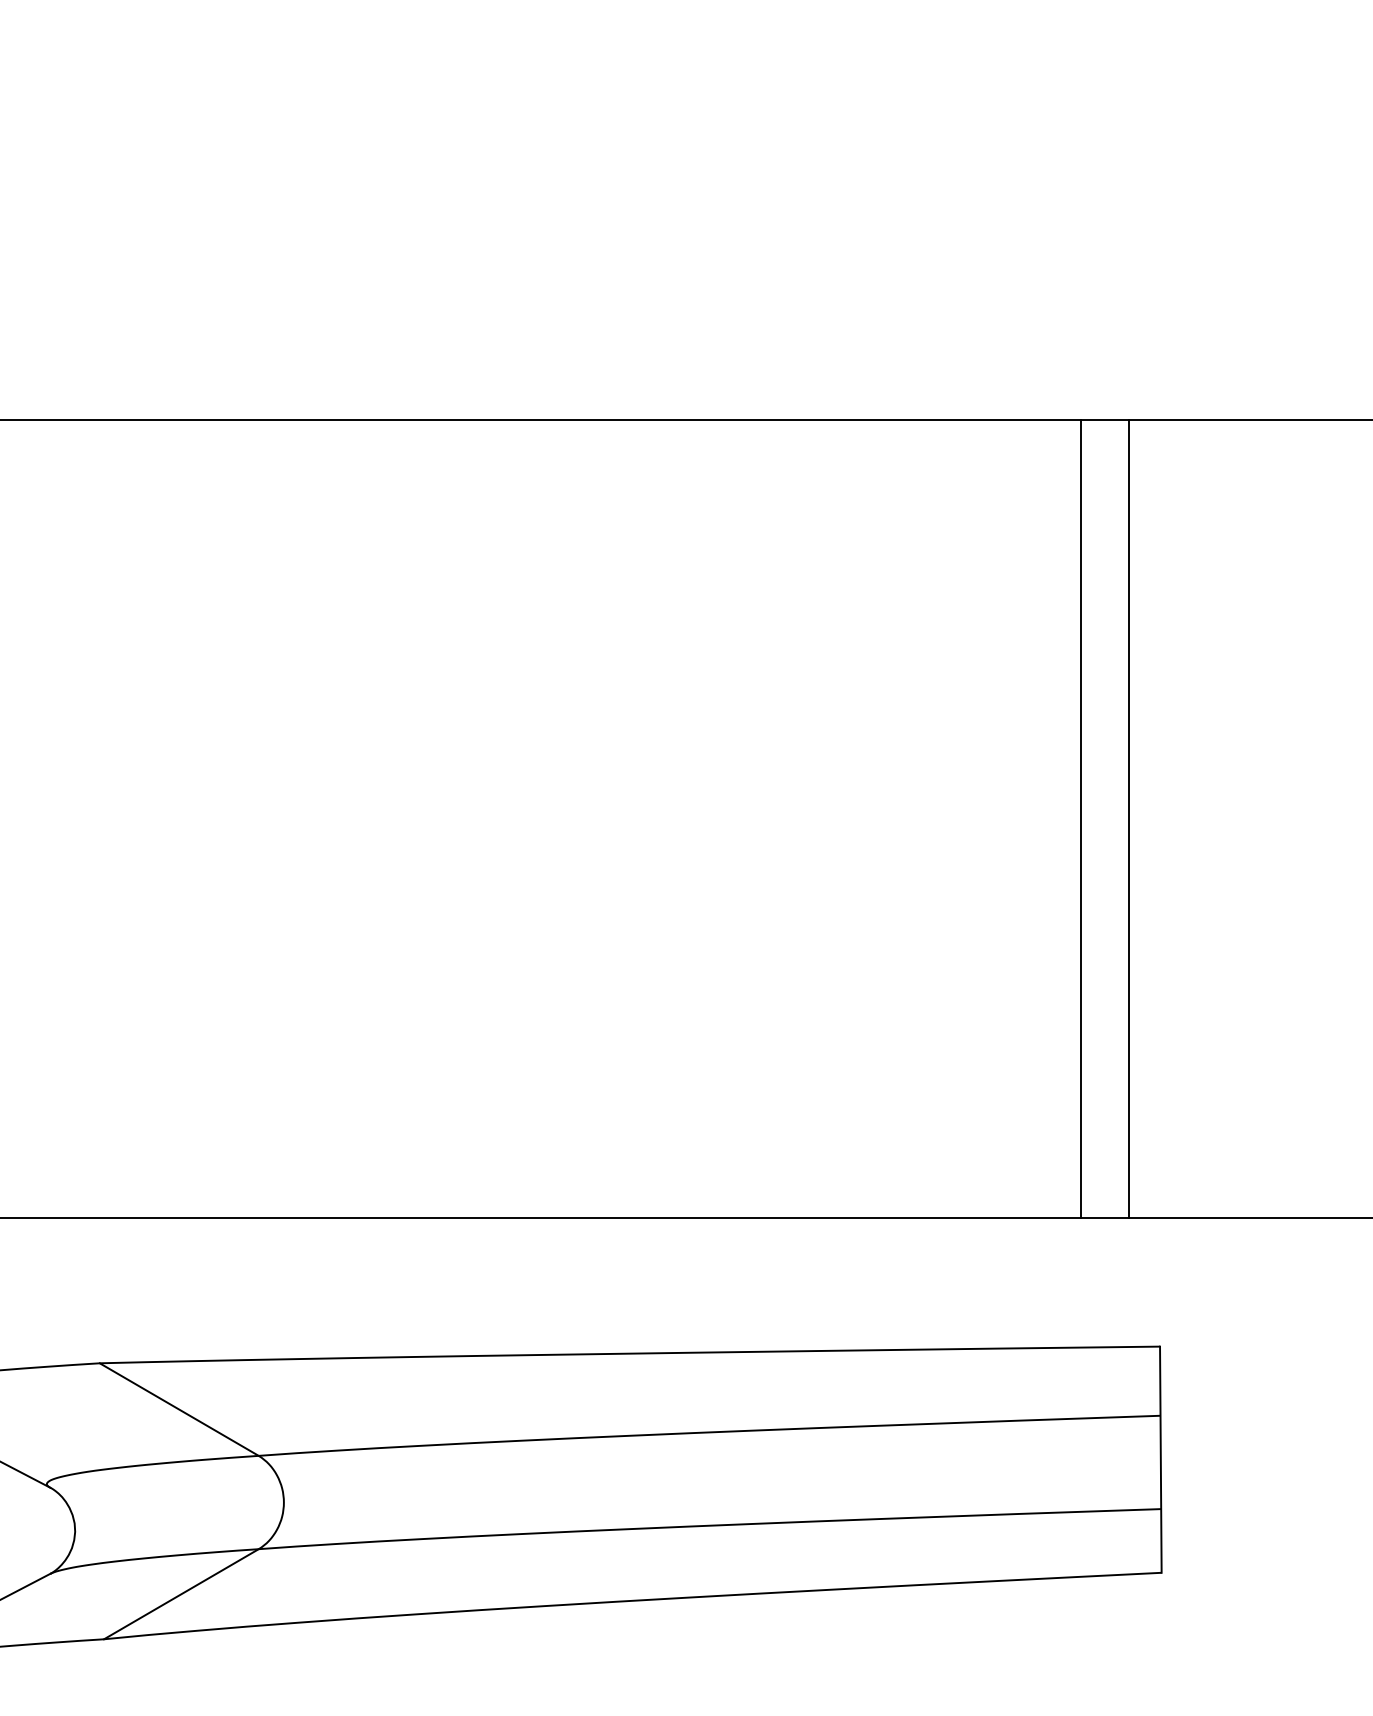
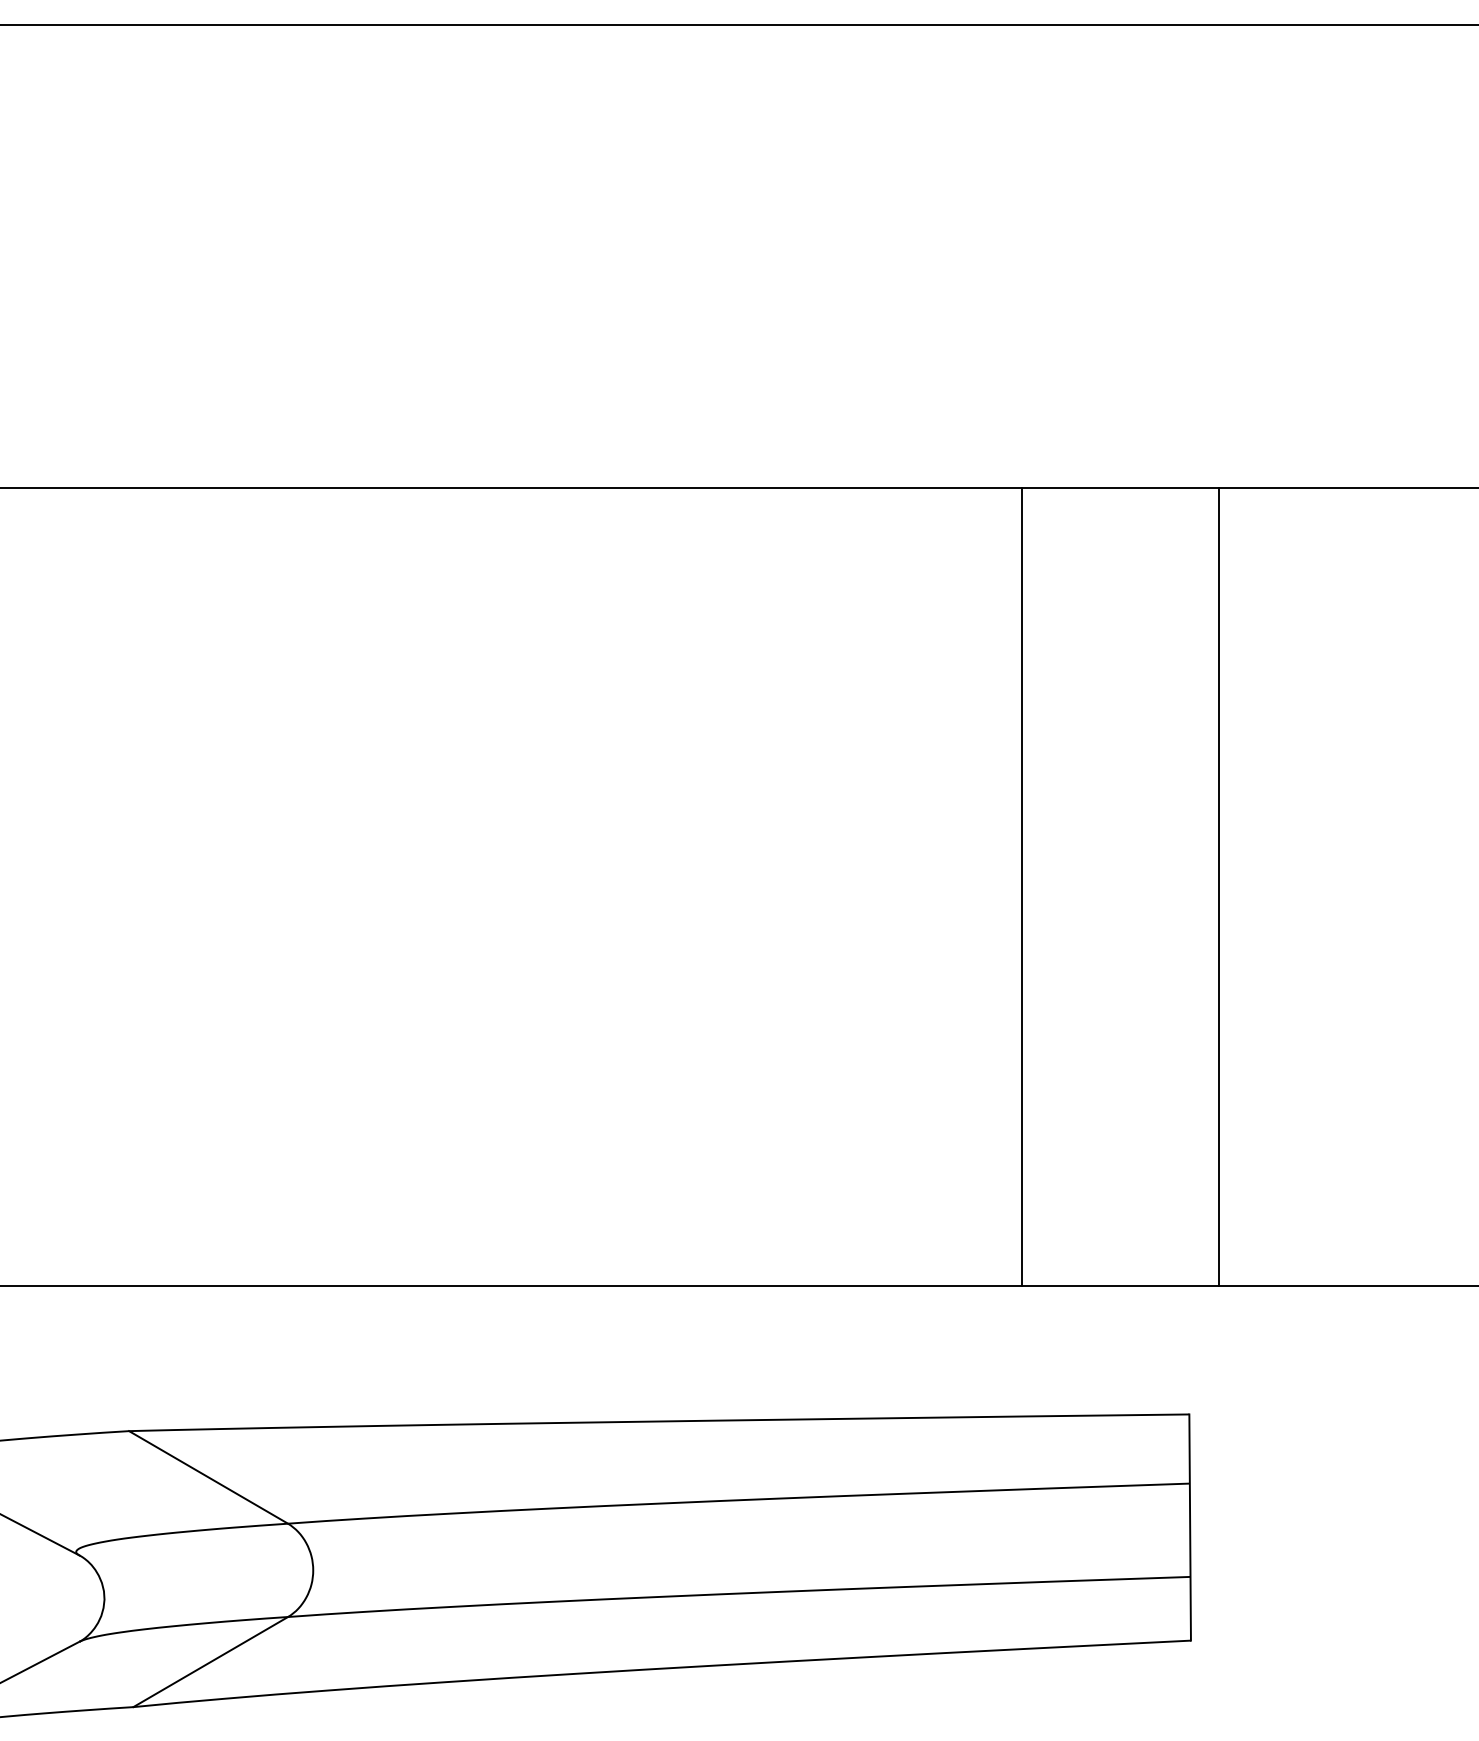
line: (1081, 818) -> (1021, 886), moved
line: (1128, 818) -> (1218, 886), moved

